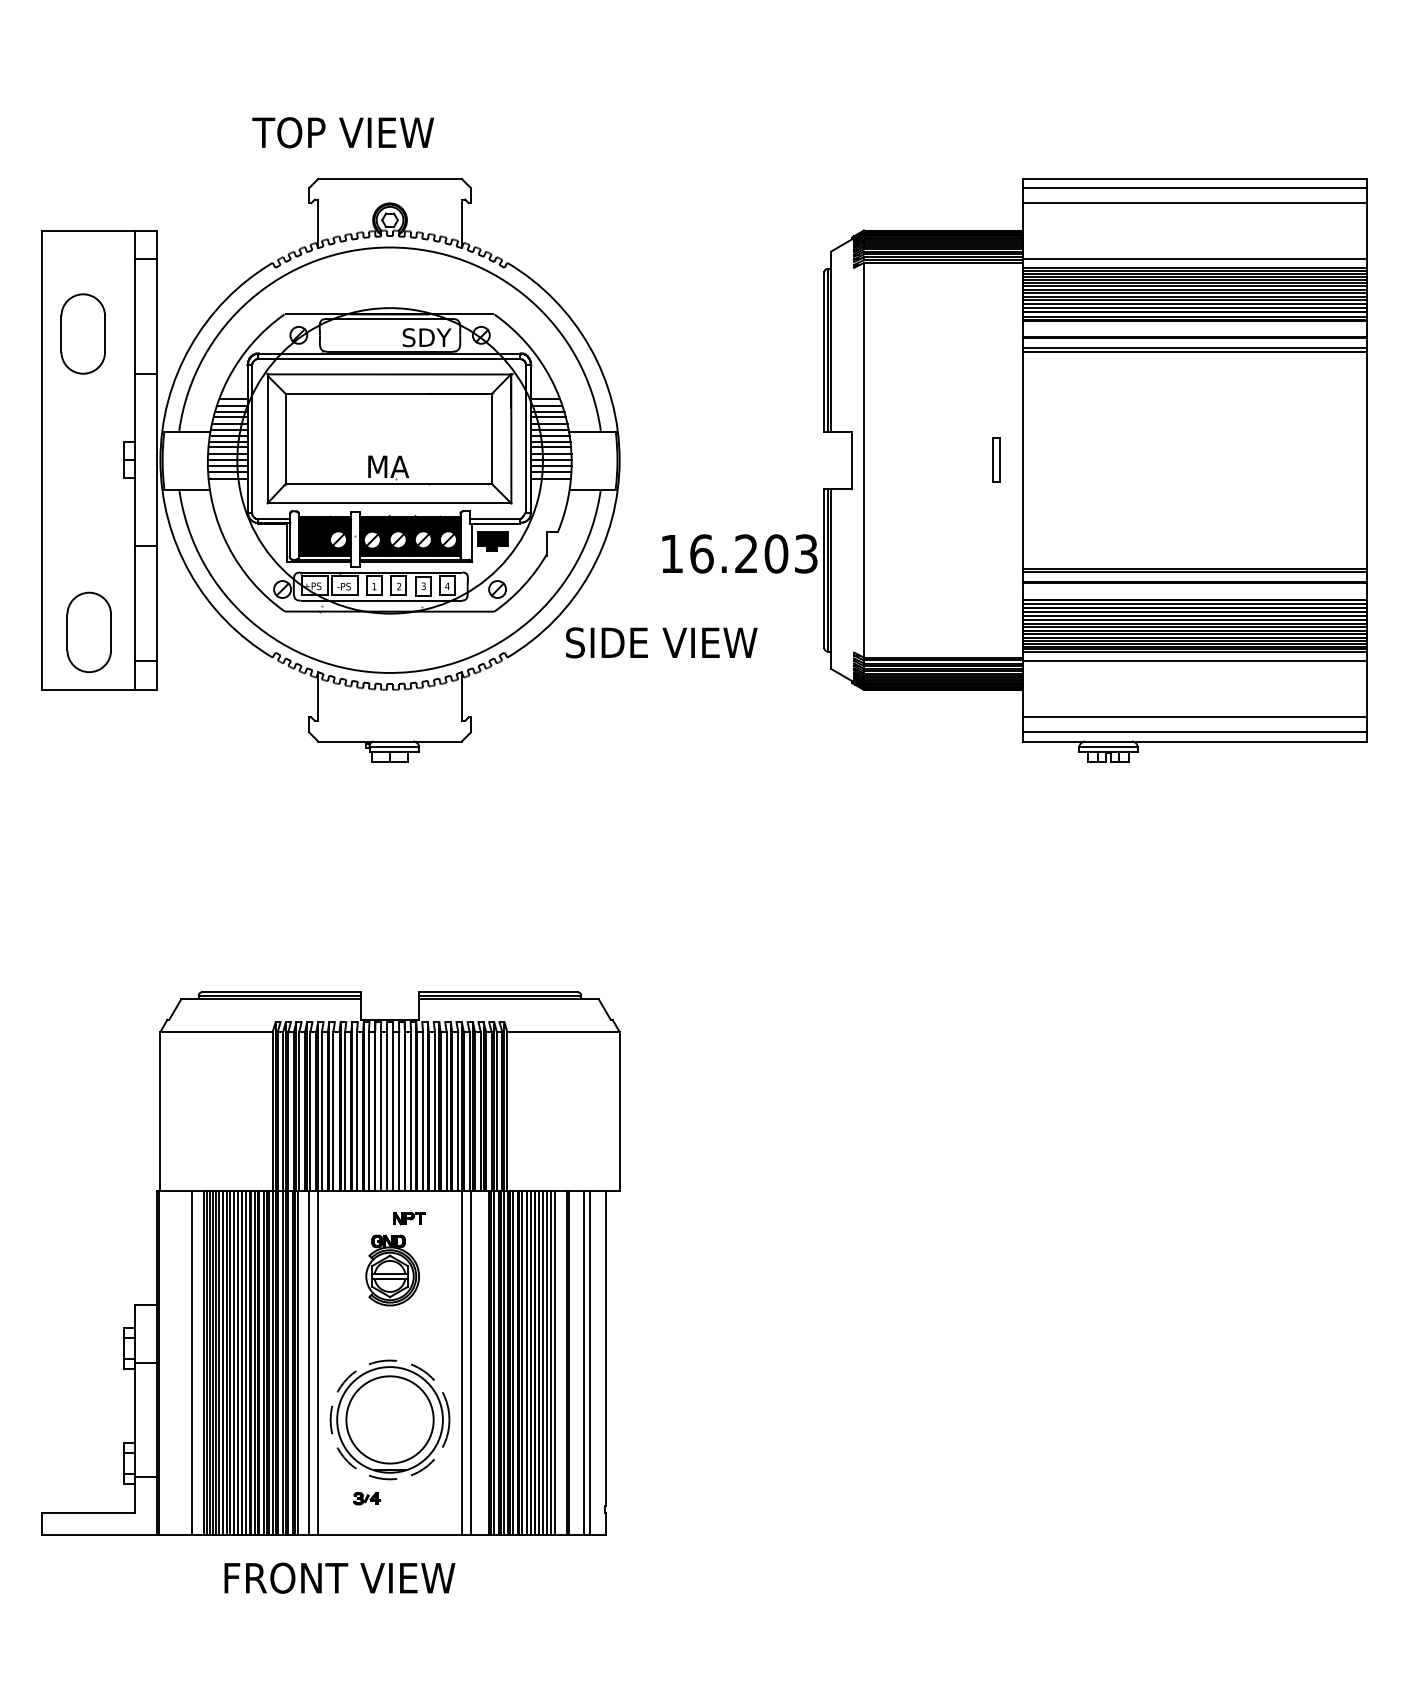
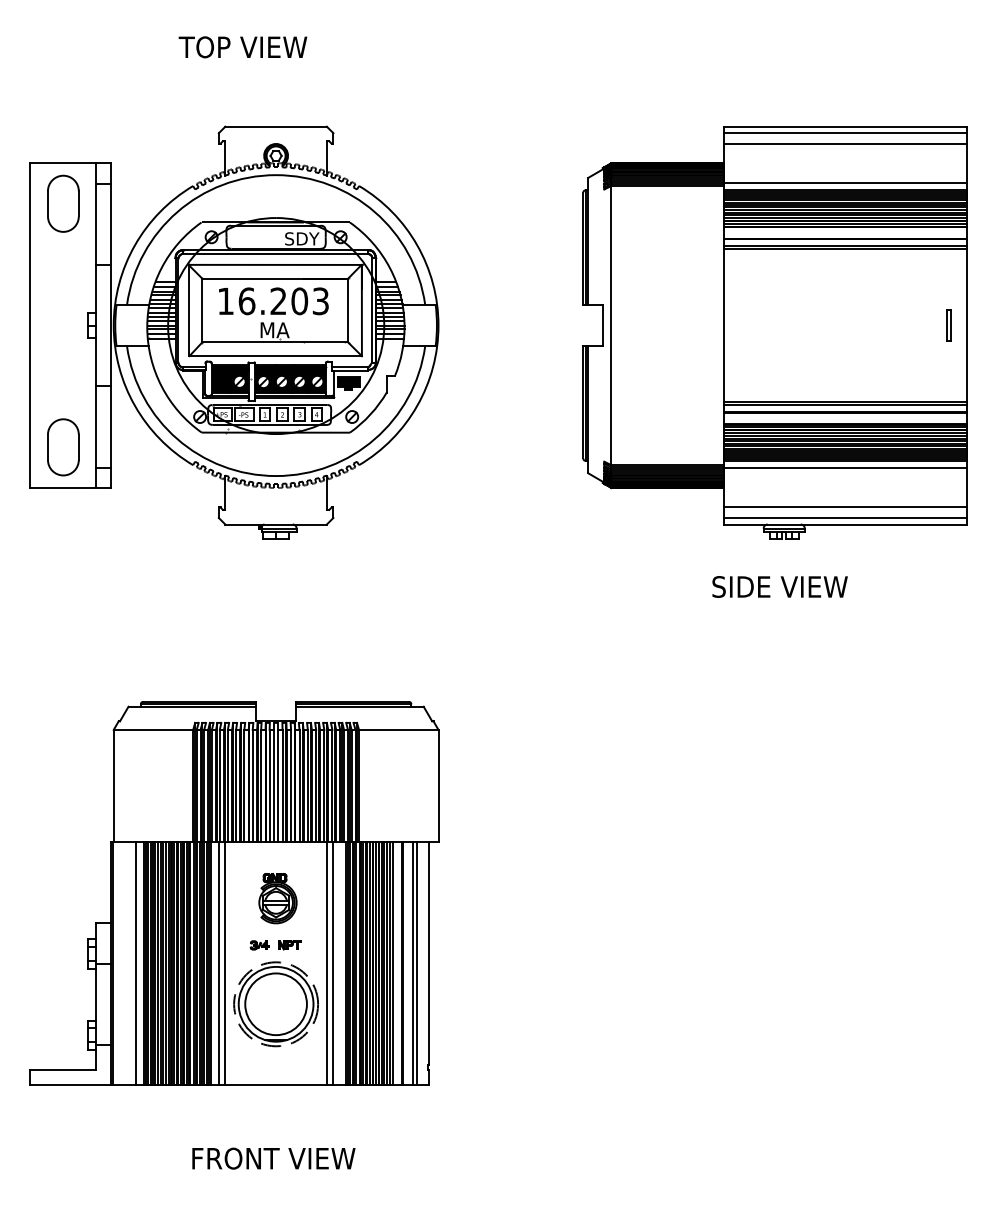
text: (342, 132) -> (242, 47), moved
part: (82, 333) -> (62, 203), moved
part: (996, 459) -> (948, 325), moved
text: (739, 553) -> (273, 301), moved
text: (661, 642) -> (779, 586), moved
part: (409, 1218) -> (289, 945), moved
part: (366, 1498) -> (259, 945), moved
text: (339, 1577) -> (273, 1158), moved

